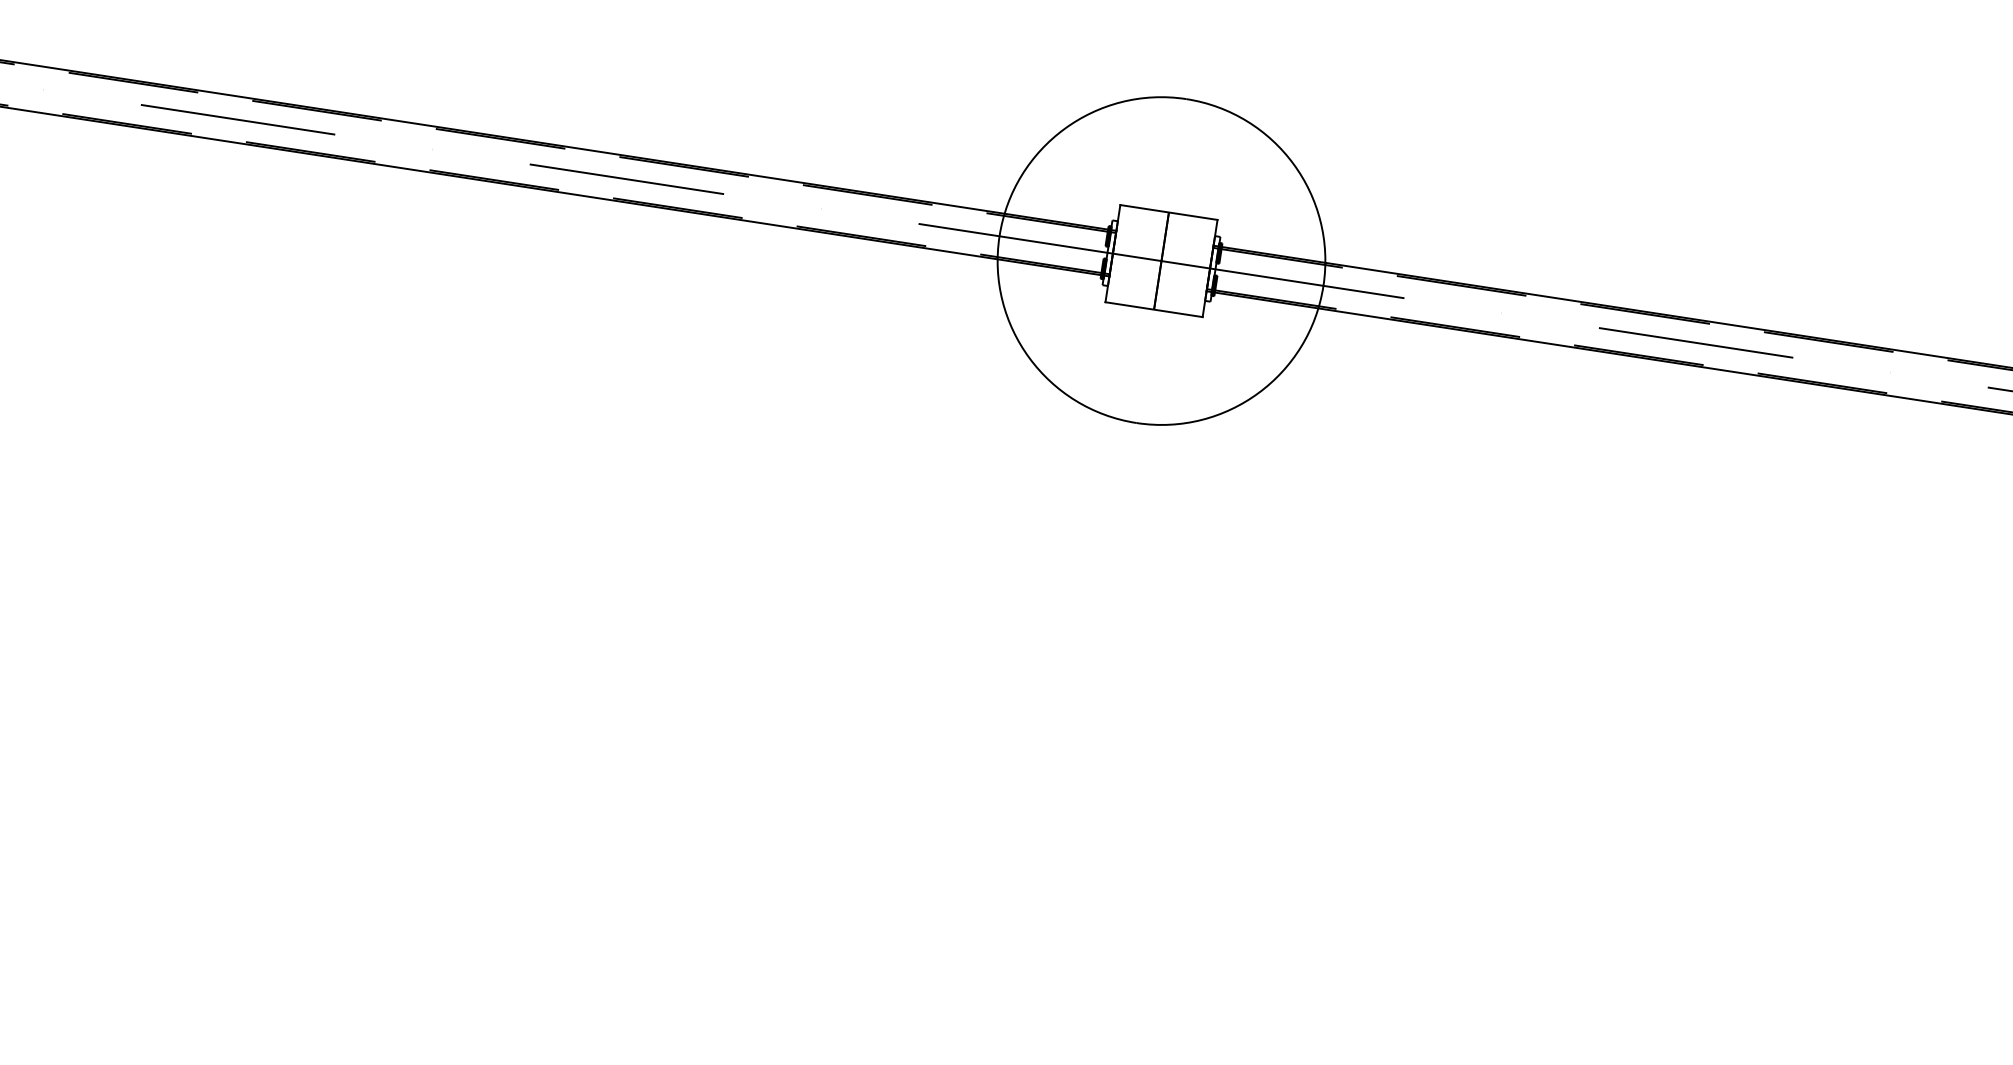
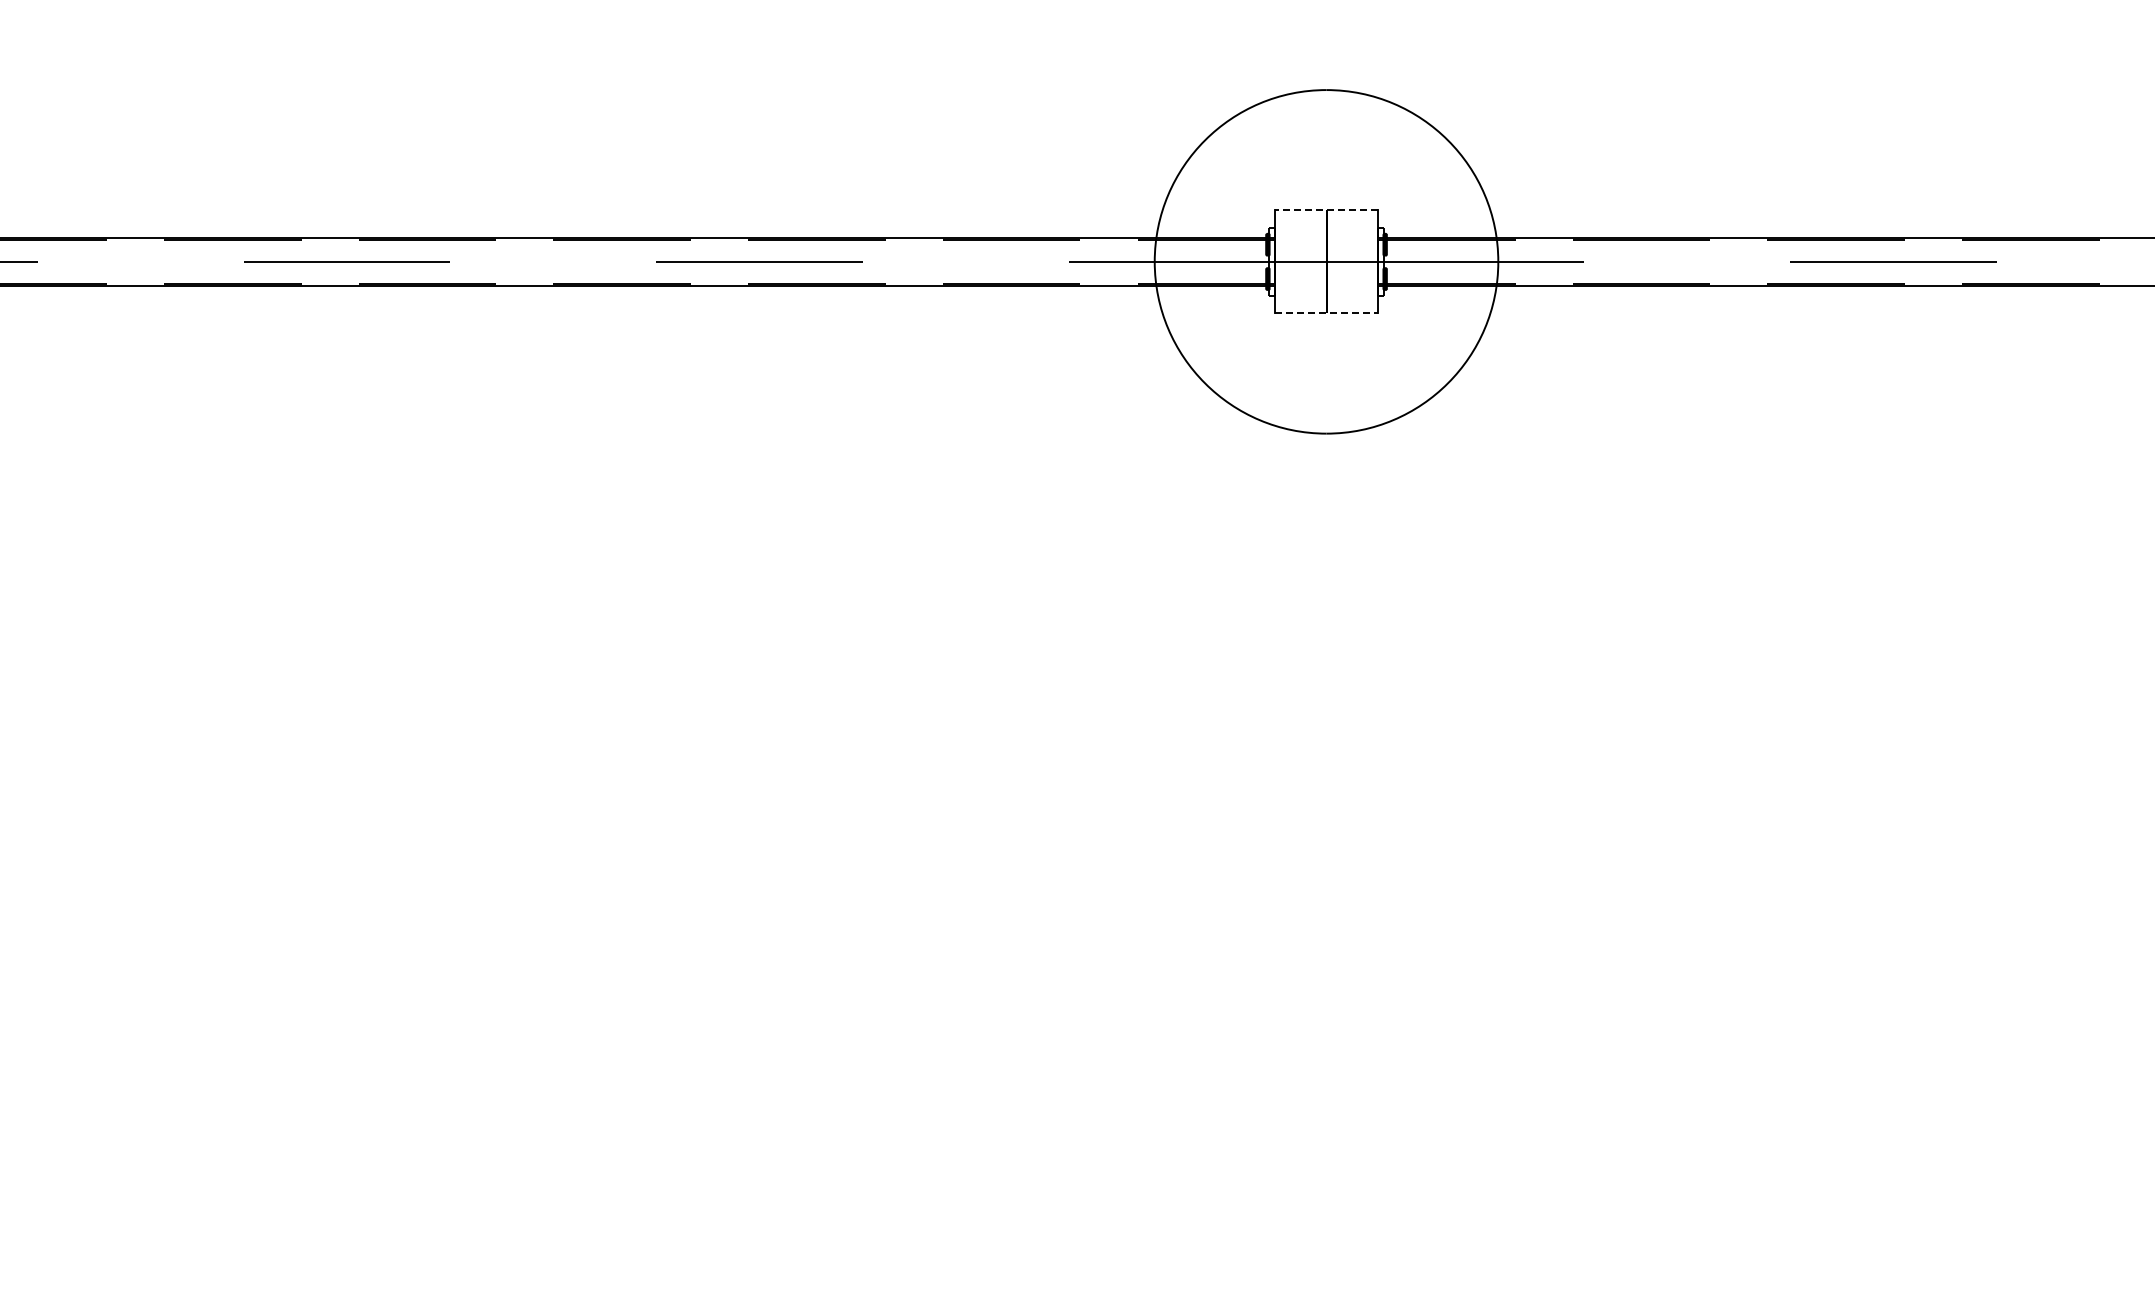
line: (1168, 212) -> (1326, 210), solid -> dashed
line: (1154, 309) -> (1326, 313), solid -> dashed

